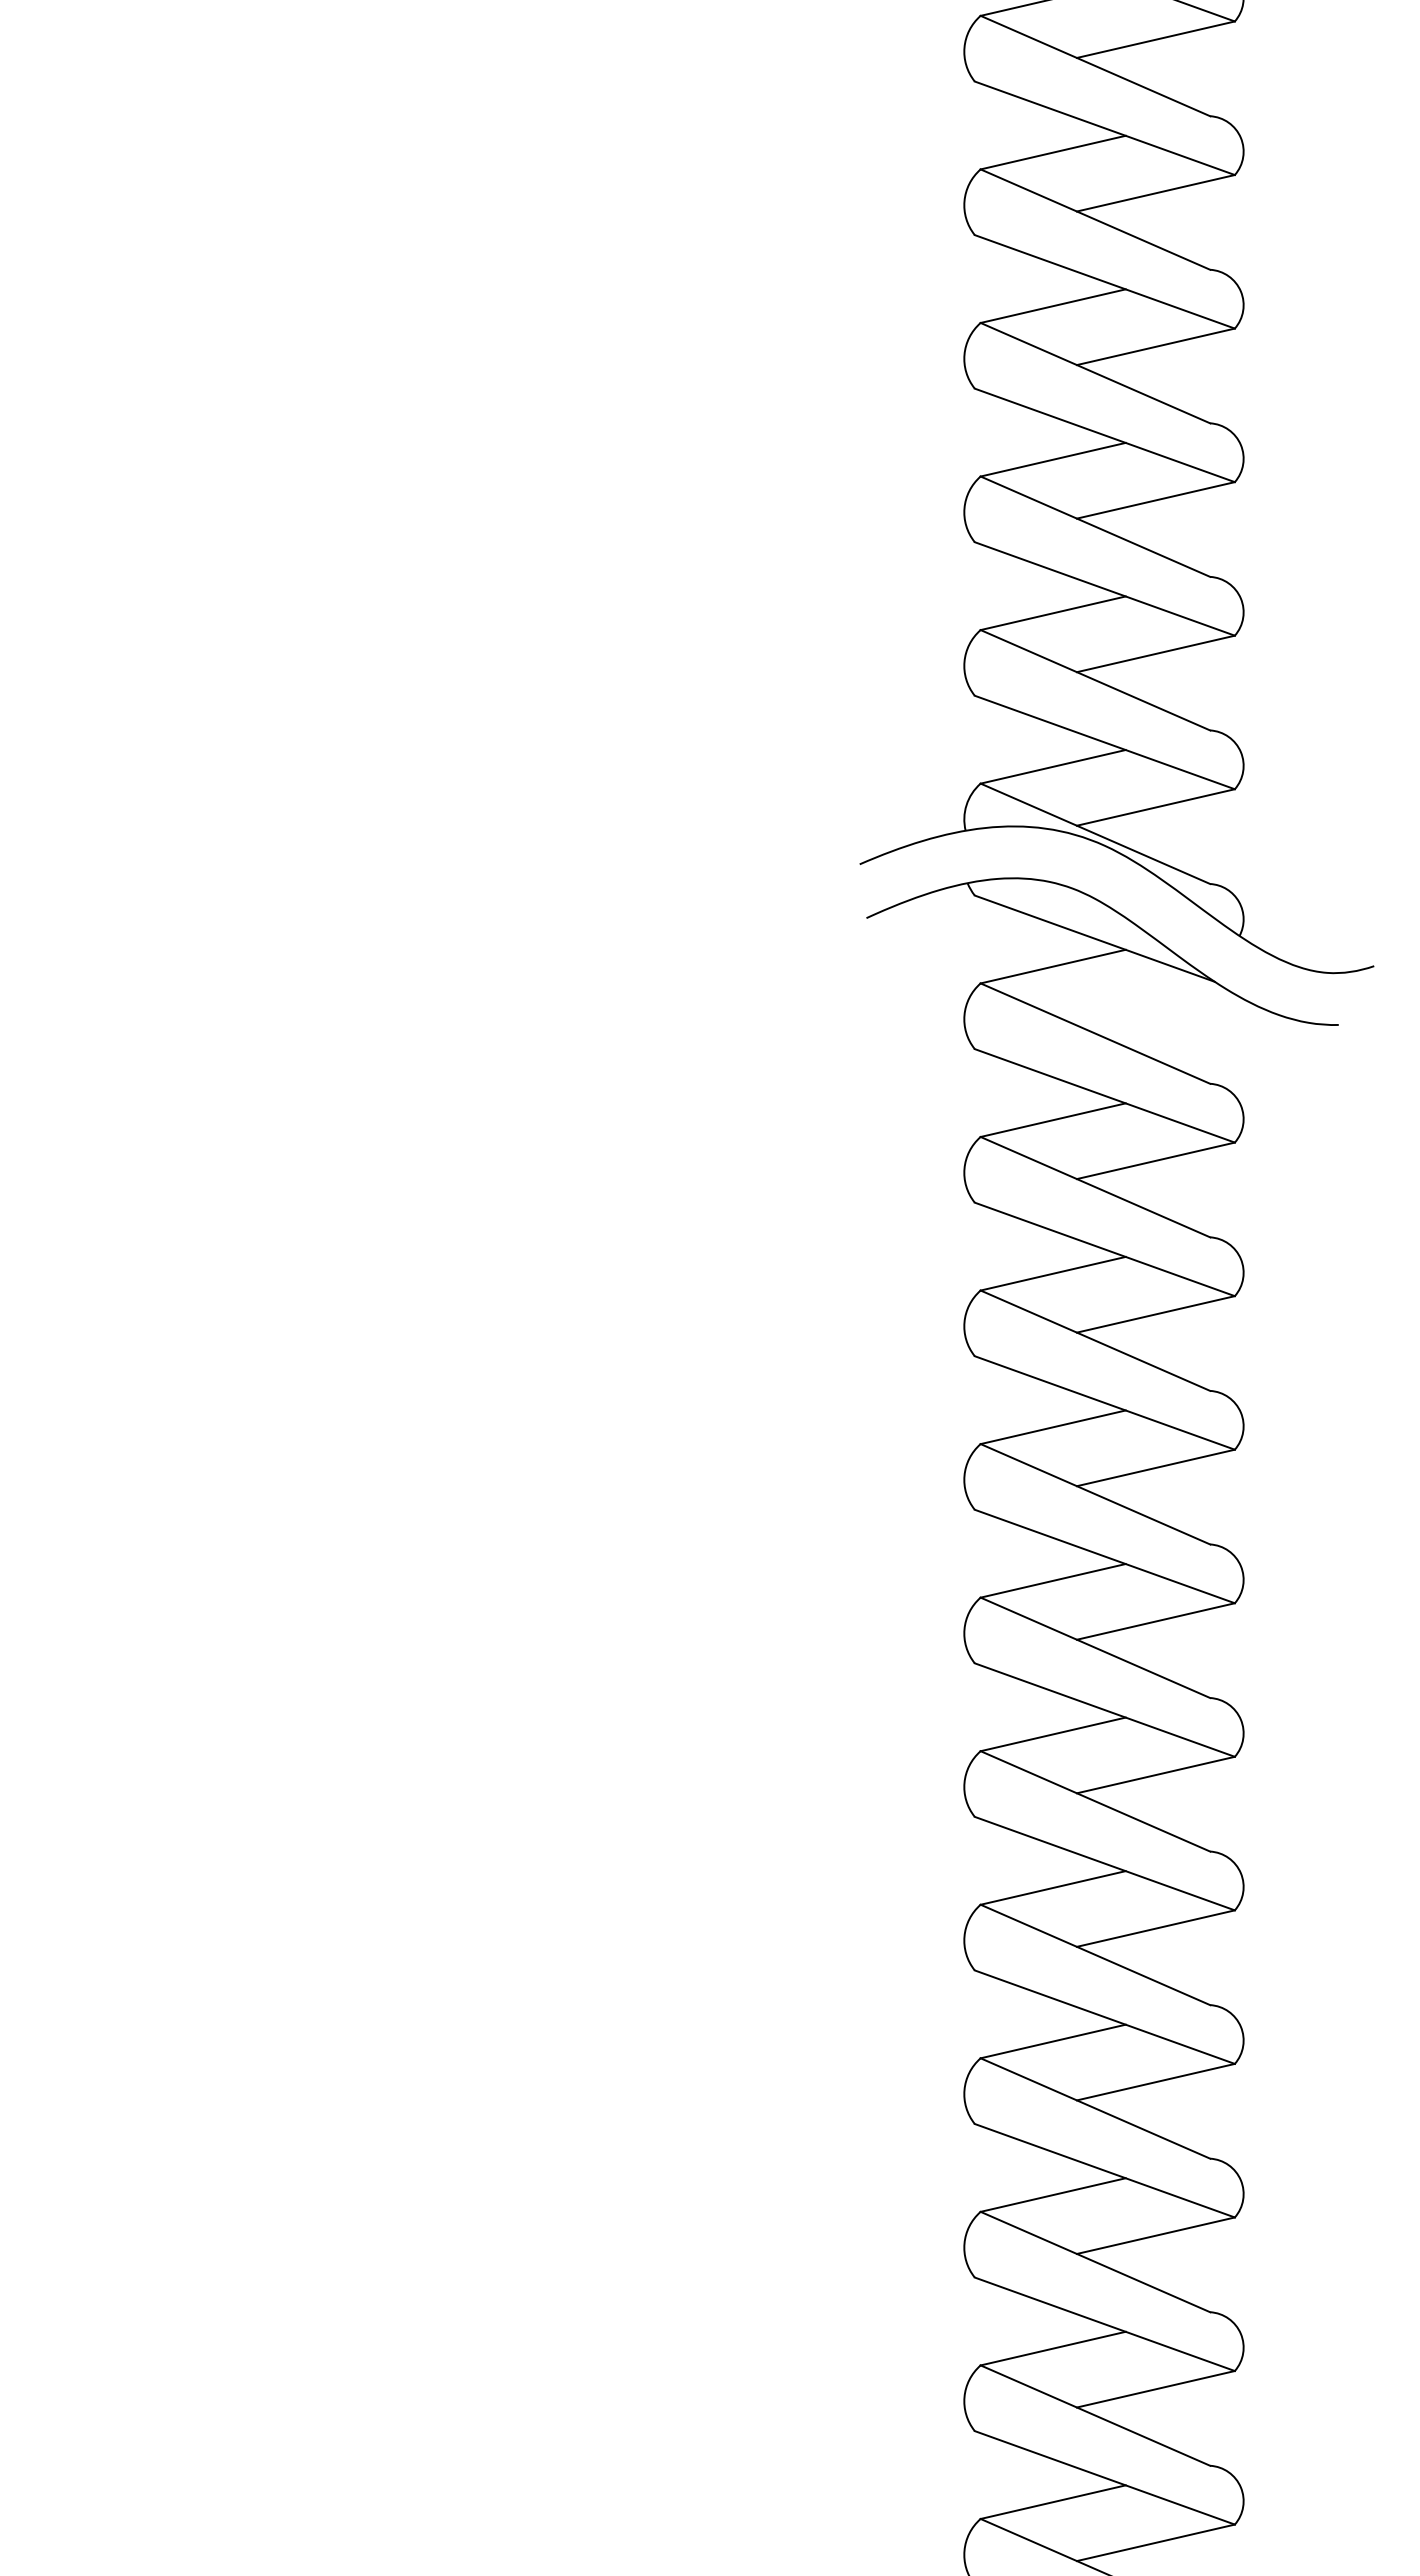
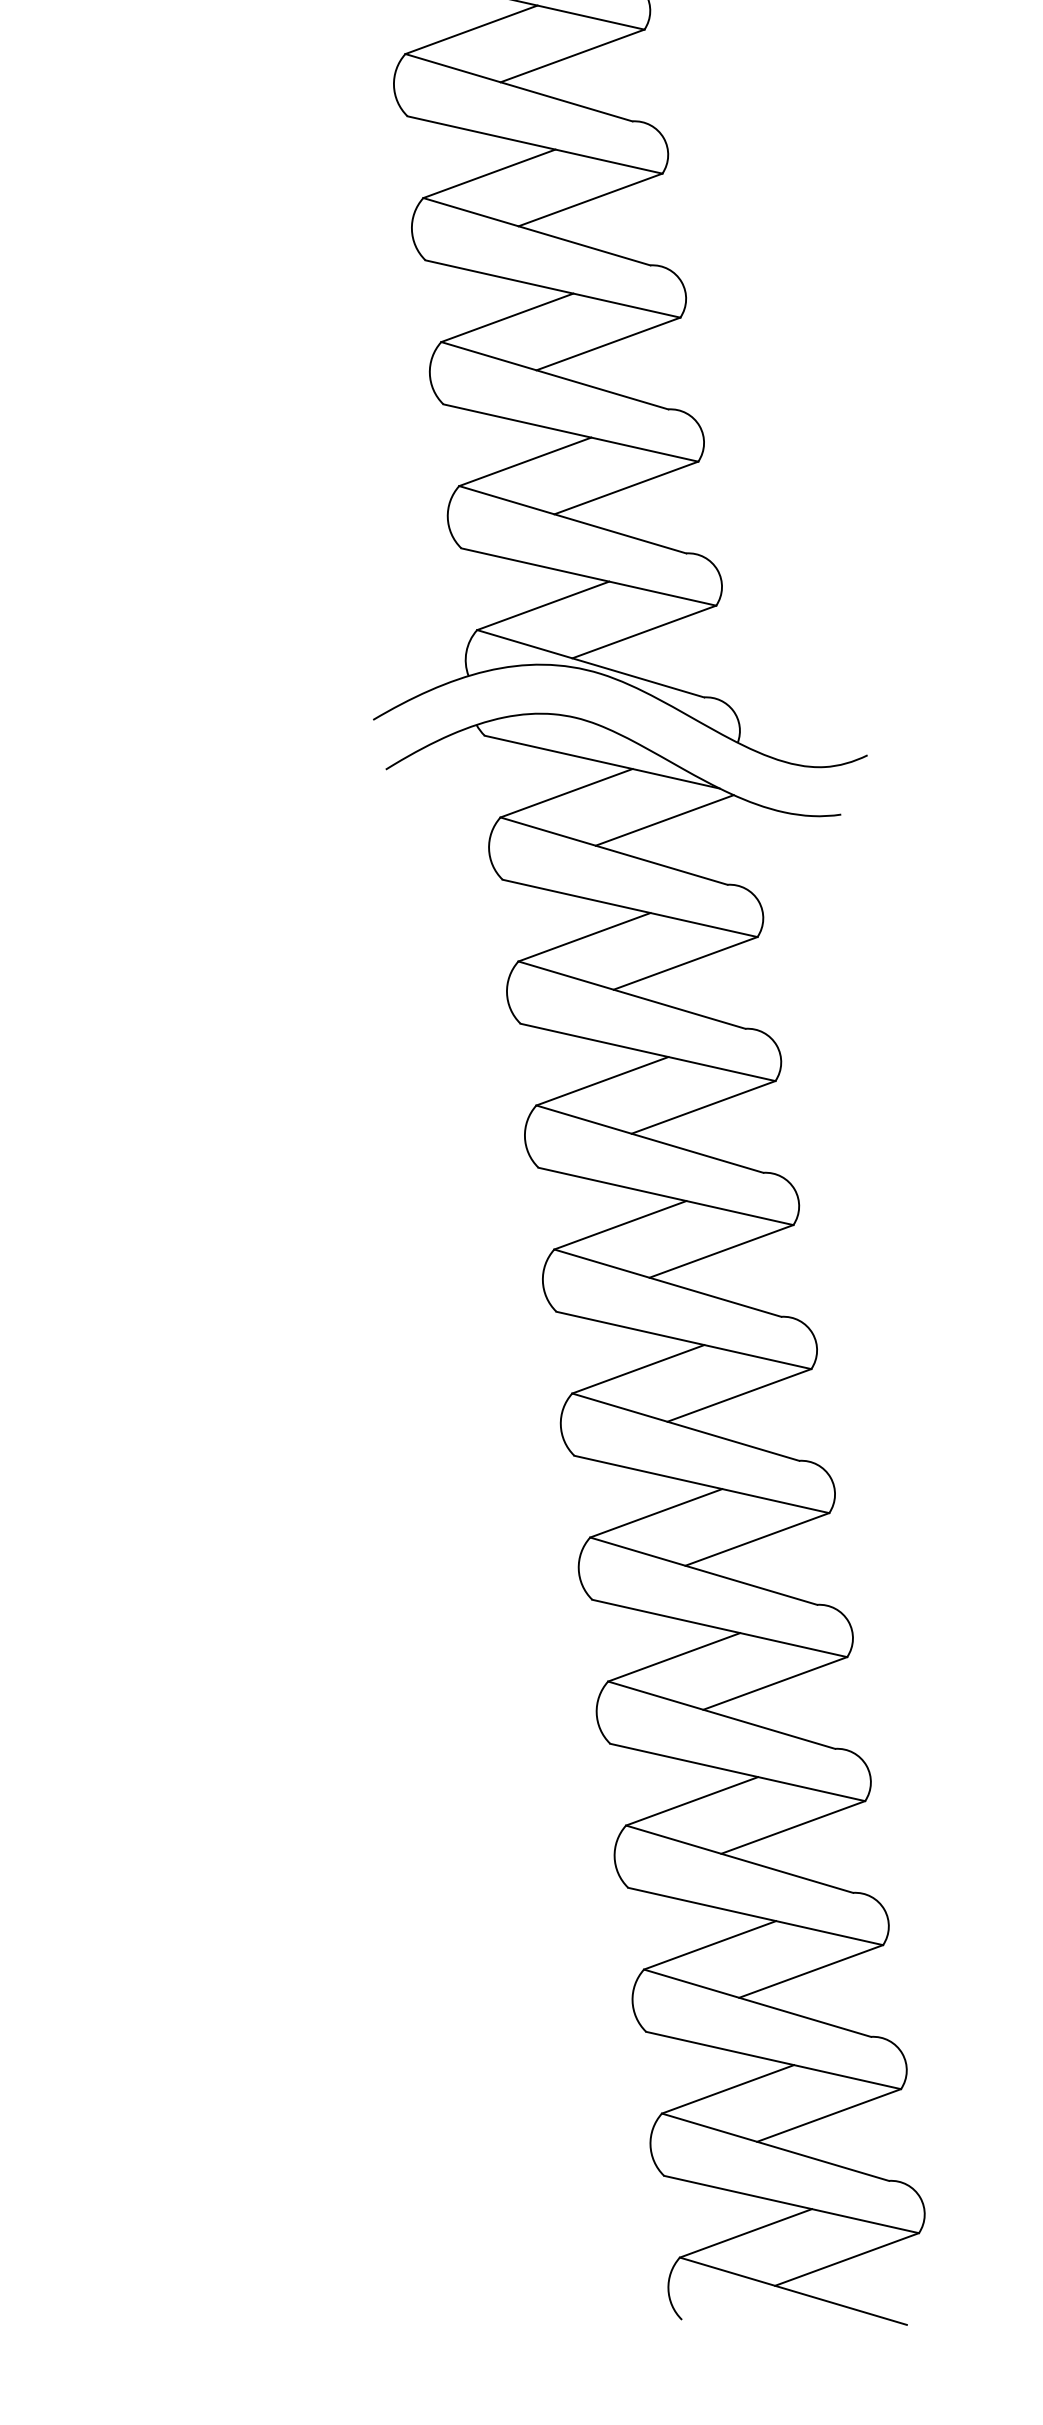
line: (1152, 1007) -> (664, 819), added

